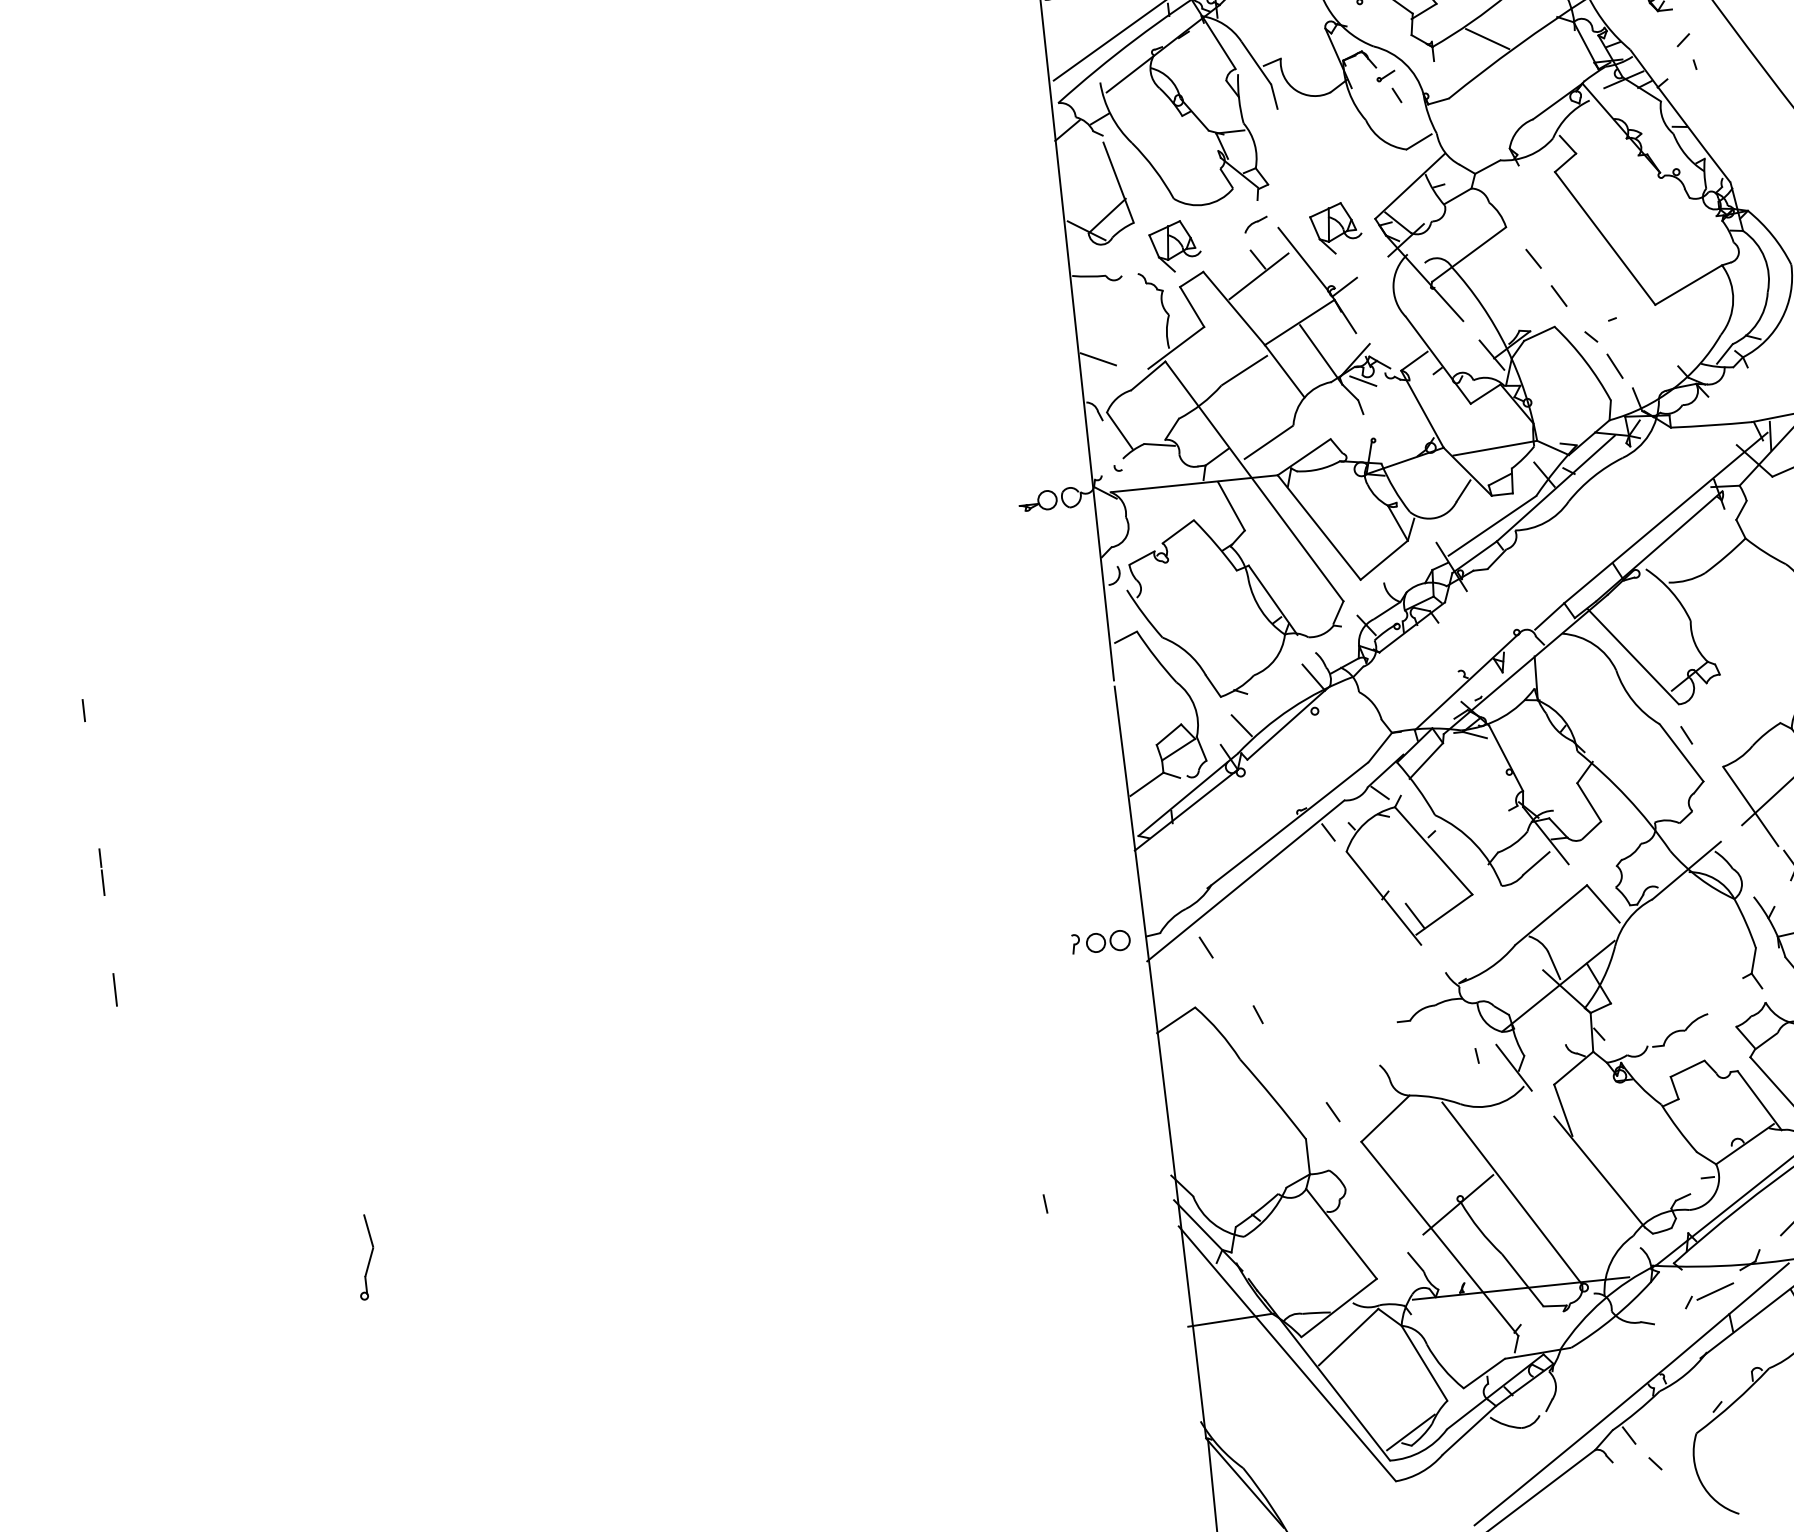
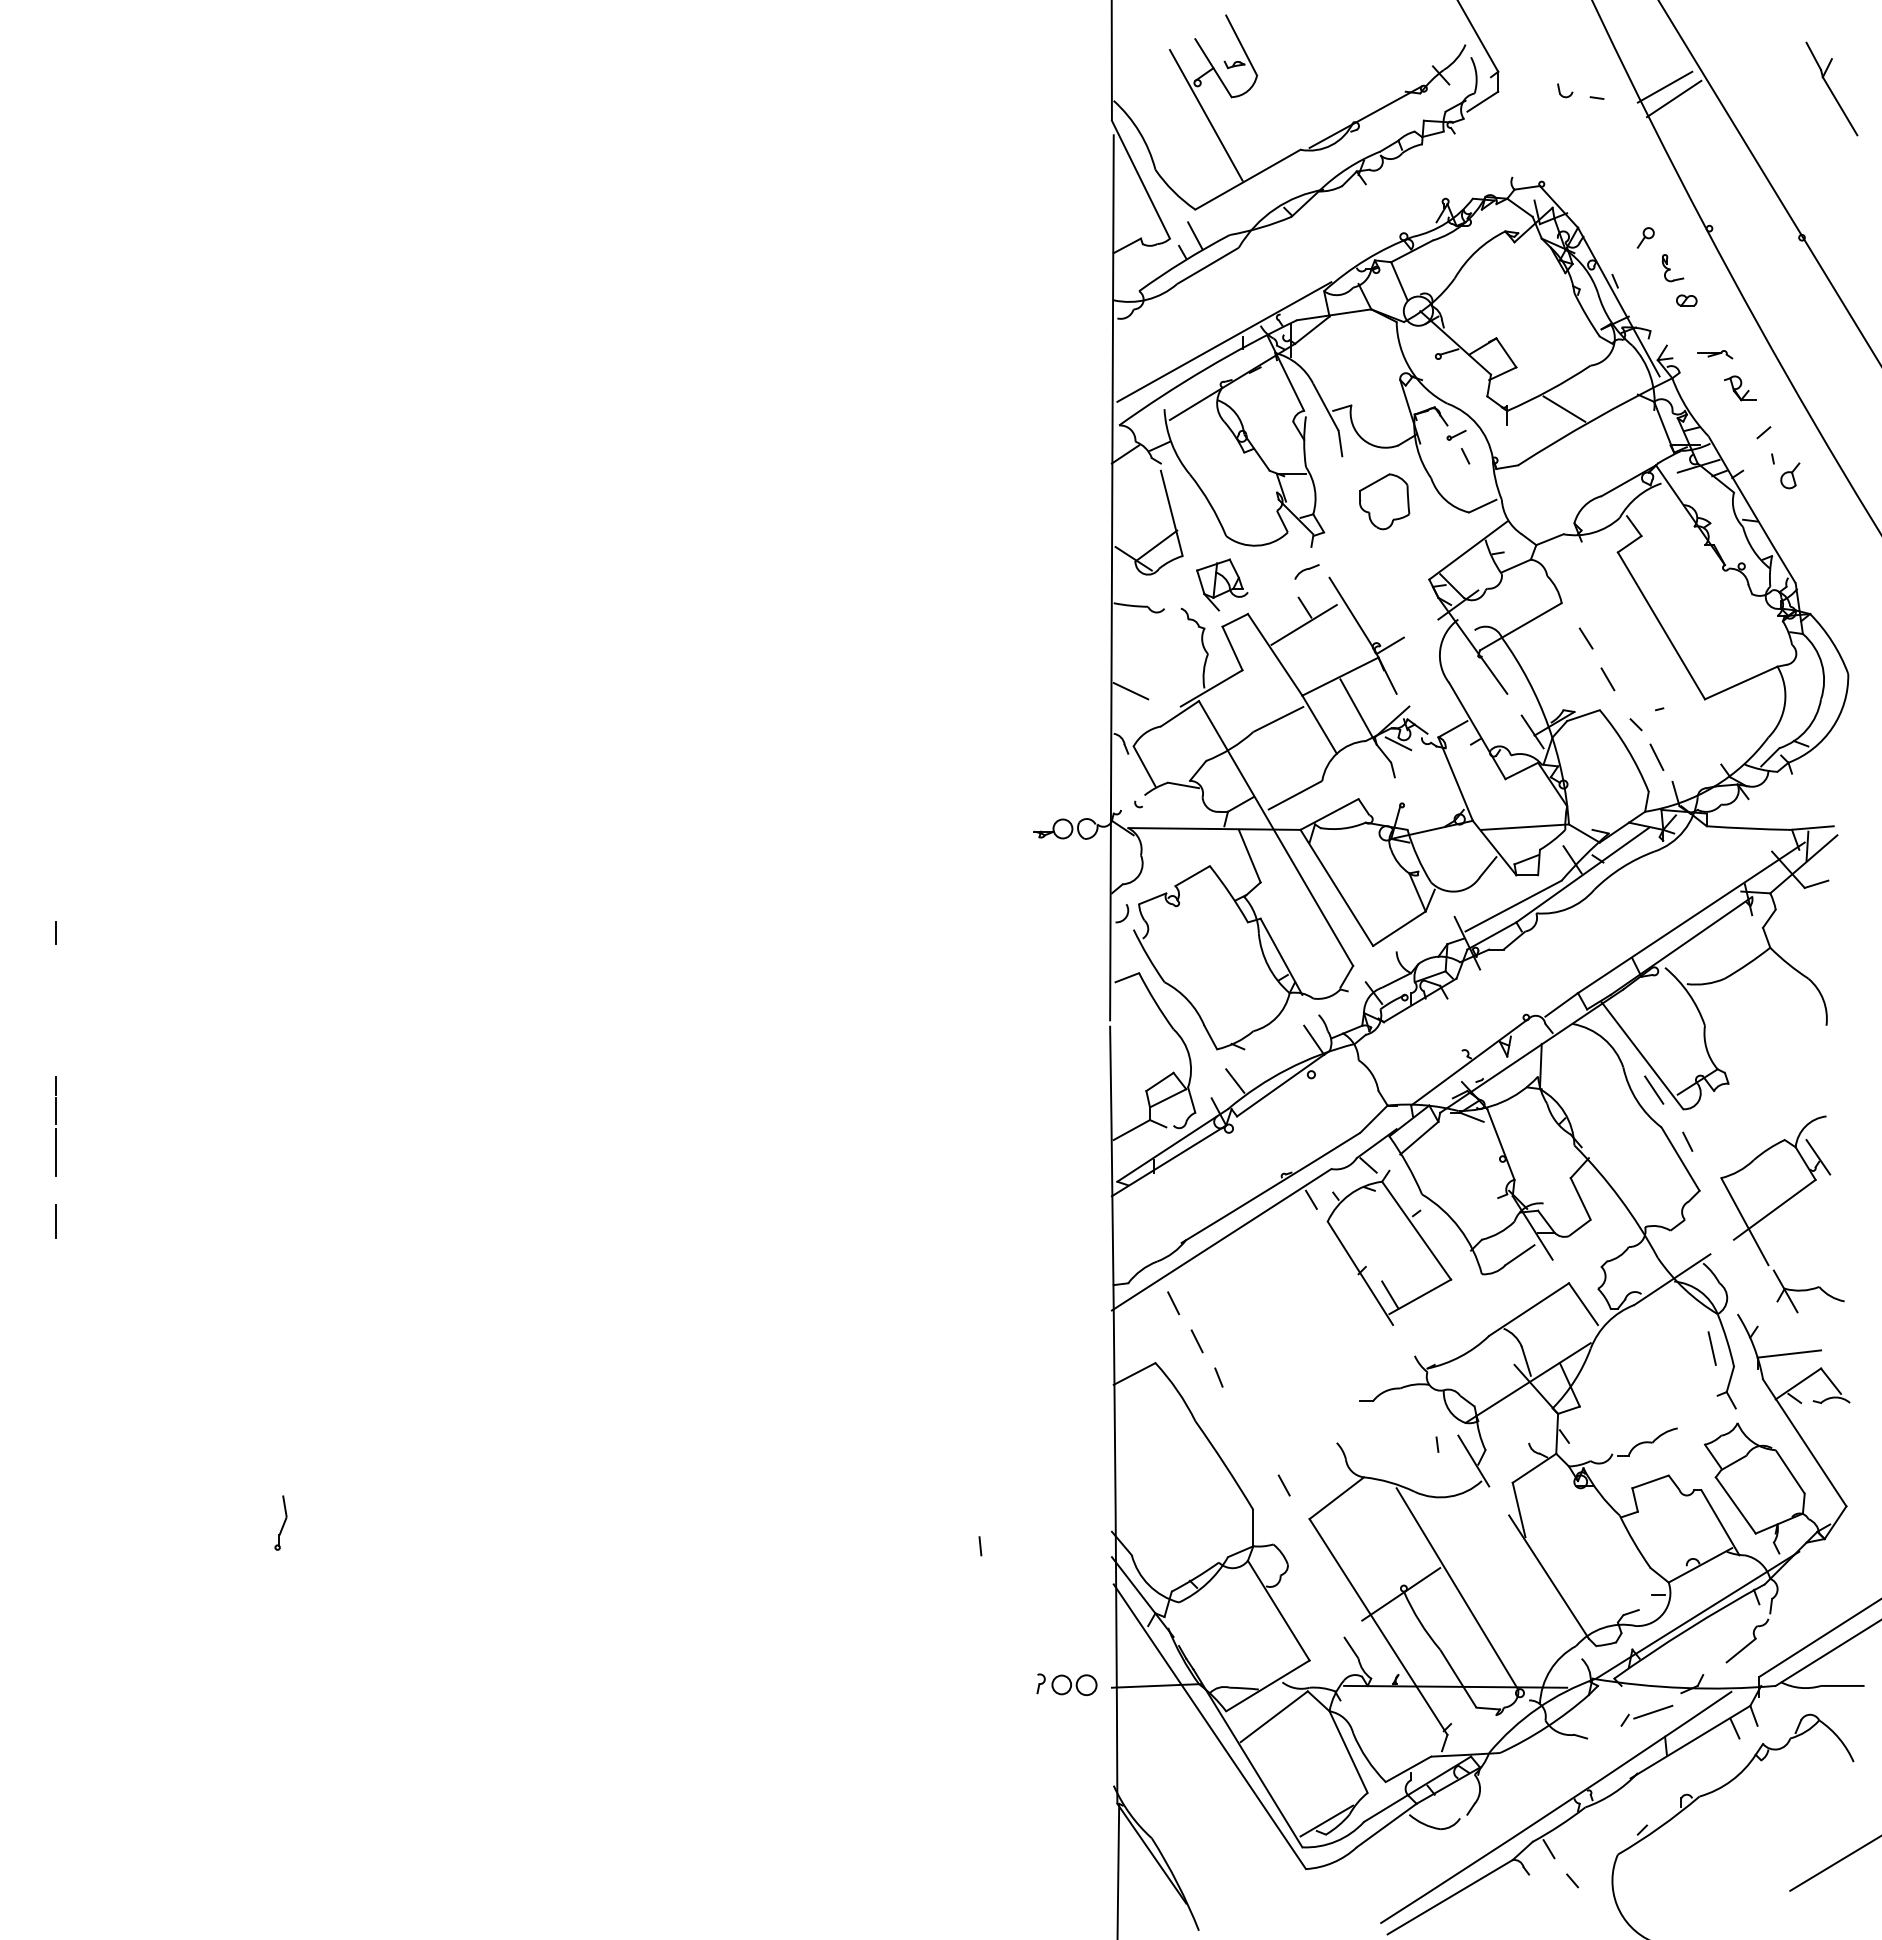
part: (1713, 78) -> (1790, 475), added
part: (1323, 148) -> (1384, 501), added
part: (1336, 228) -> (1388, 584), removed
line: (1648, 688) -> (1654, 1089), added
line: (107, 922) -> (56, 1152), added
line: (1732, 932) -> (1711, 1348), added
part: (1100, 942) -> (1066, 1684), moved
line: (1232, 982) -> (1196, 1341), added
part: (364, 1256) -> (280, 1522), size x0.62

